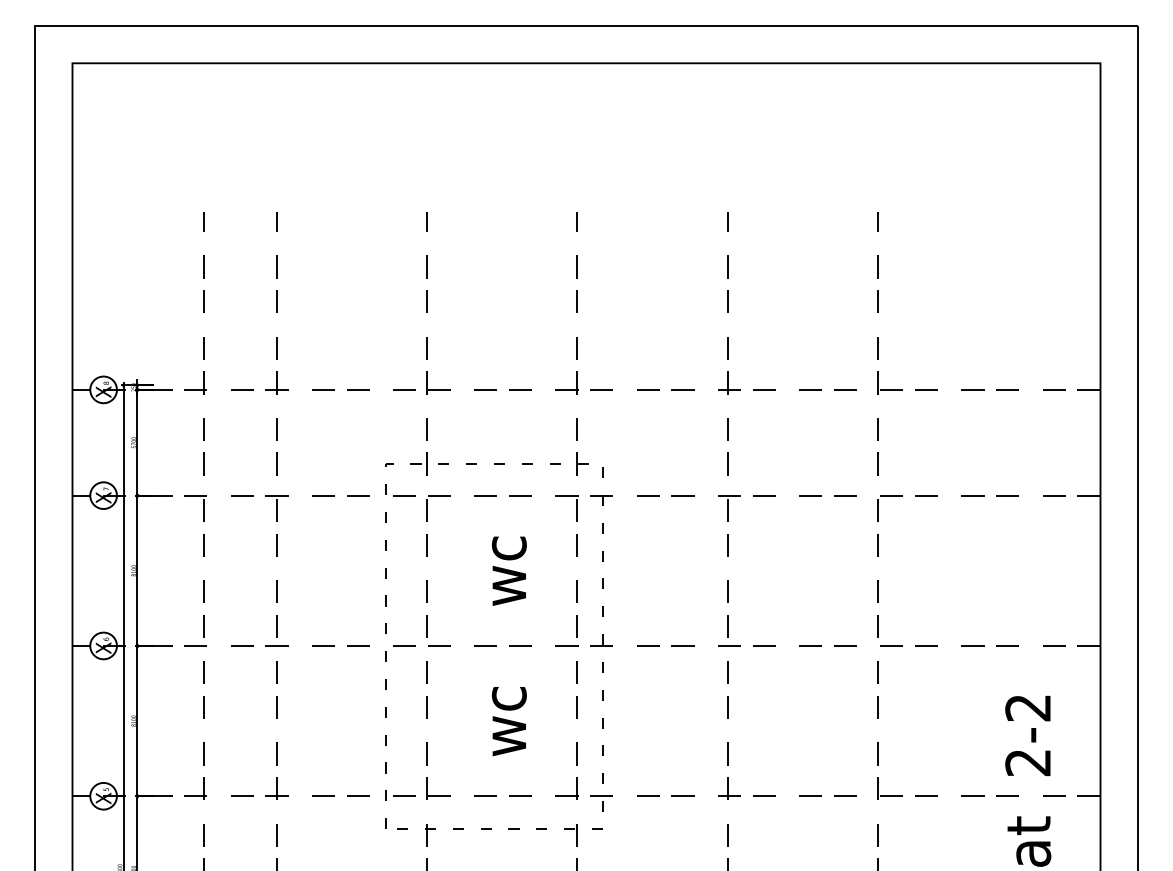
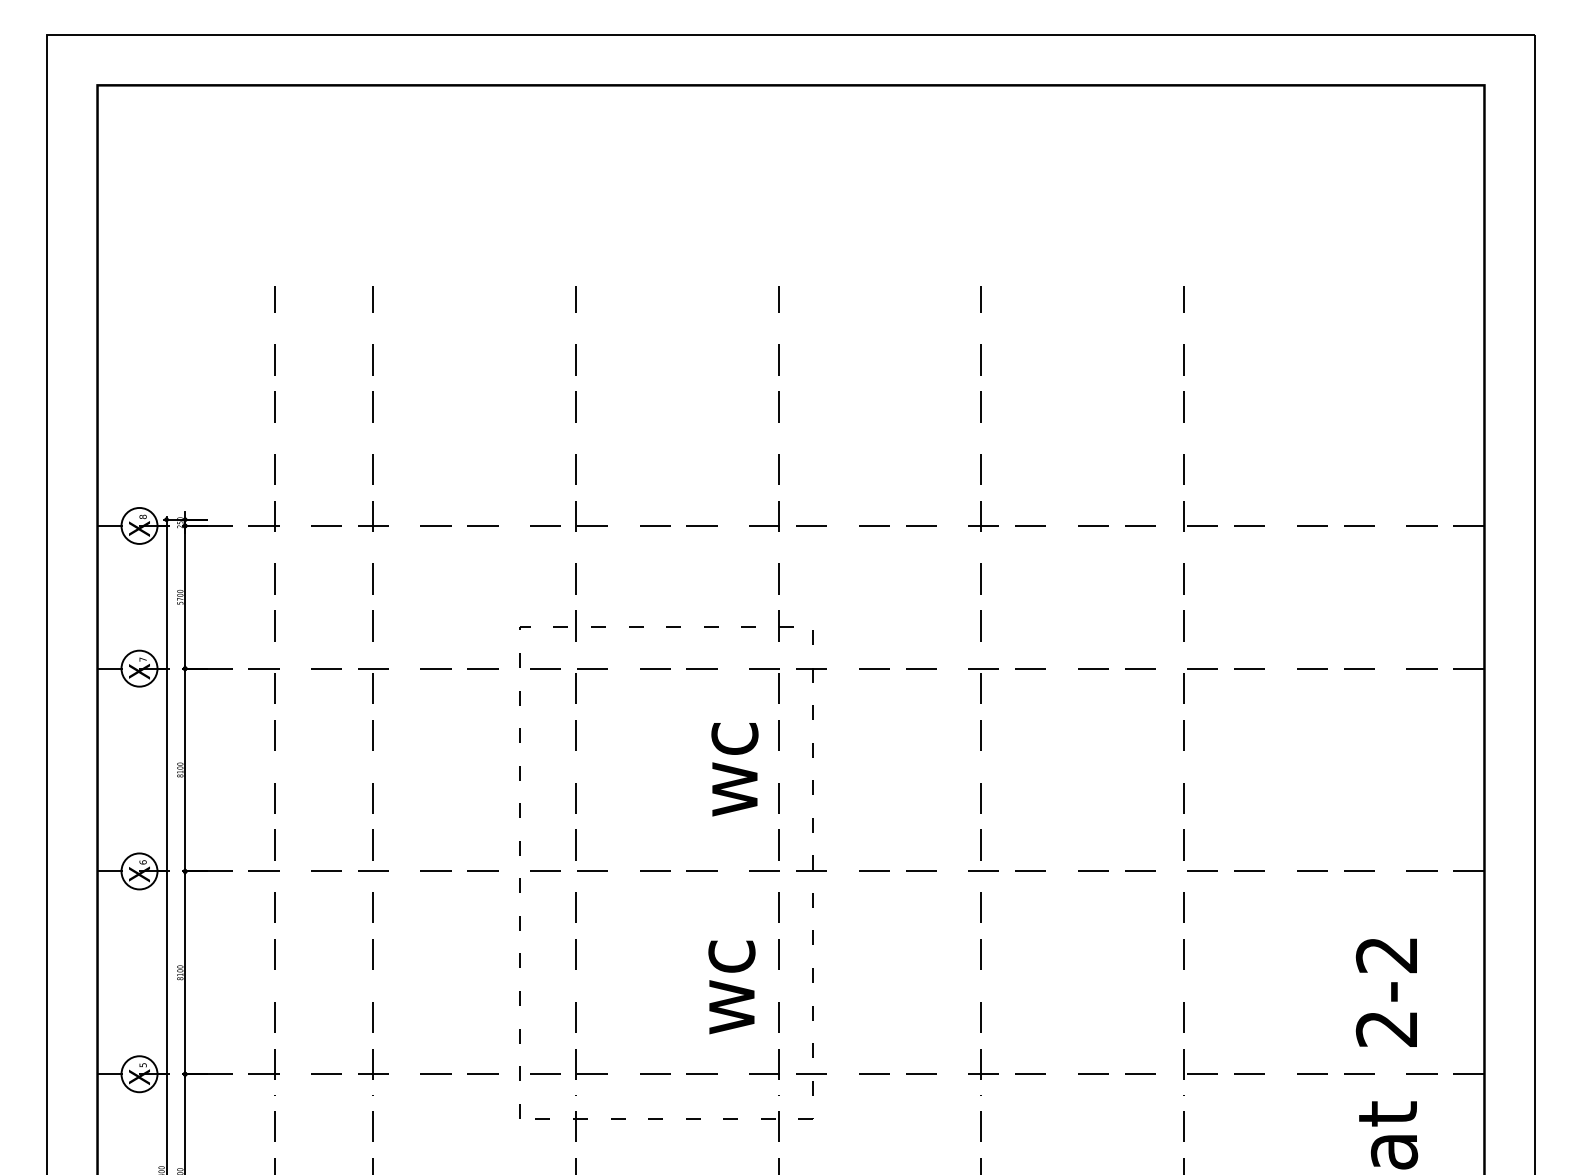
text: (509, 571) -> (734, 769), moved
text: (509, 721) -> (731, 987), moved

